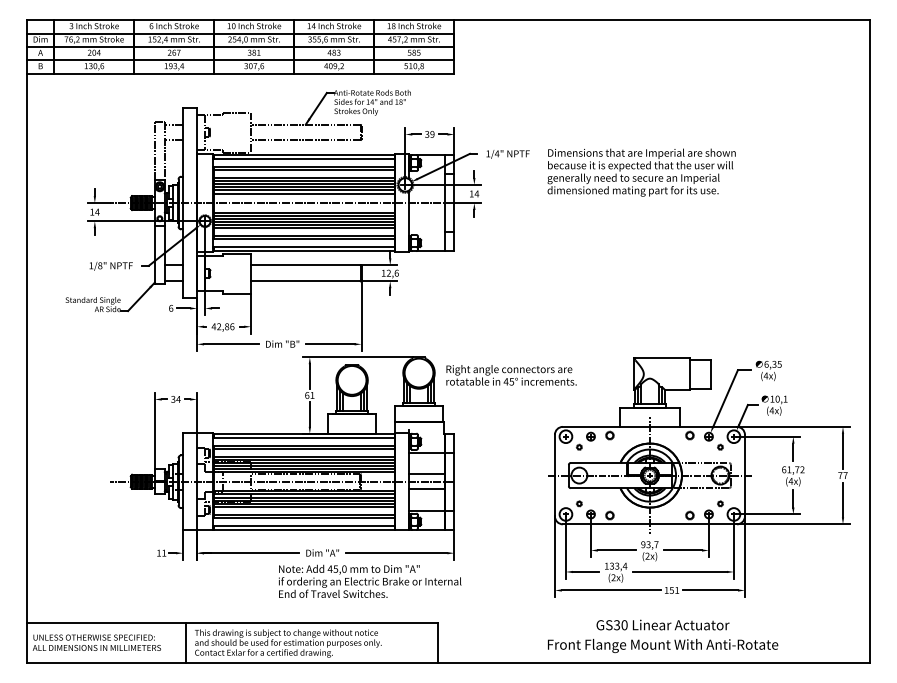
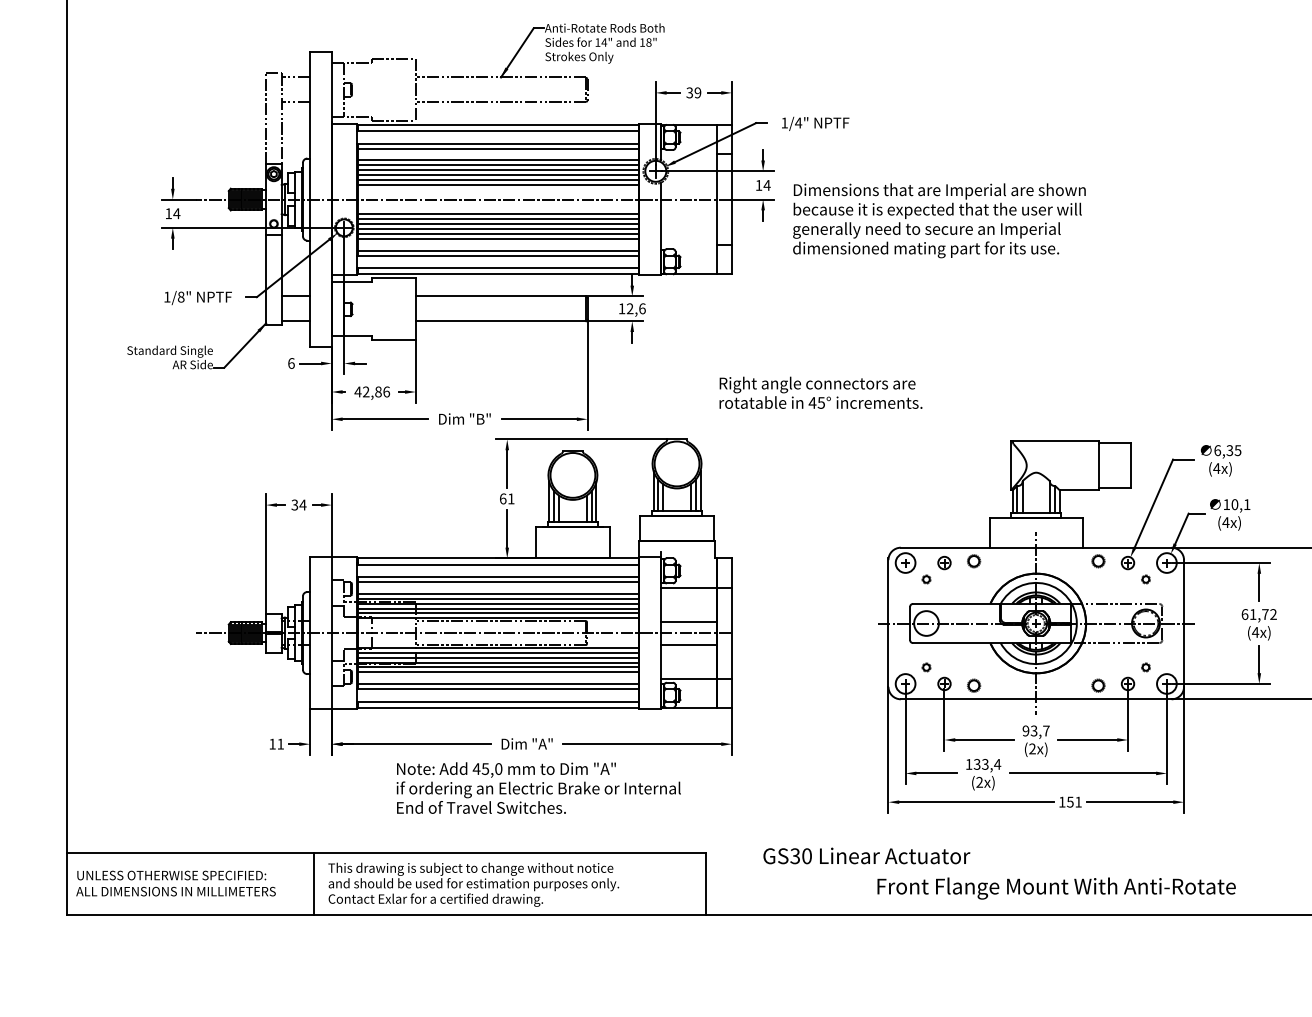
text: (641, 172) -> (939, 220), moved
text: (511, 375) -> (820, 393), moved
text: (370, 580) -> (539, 786), moved
text: (662, 624) -> (866, 855), moved

